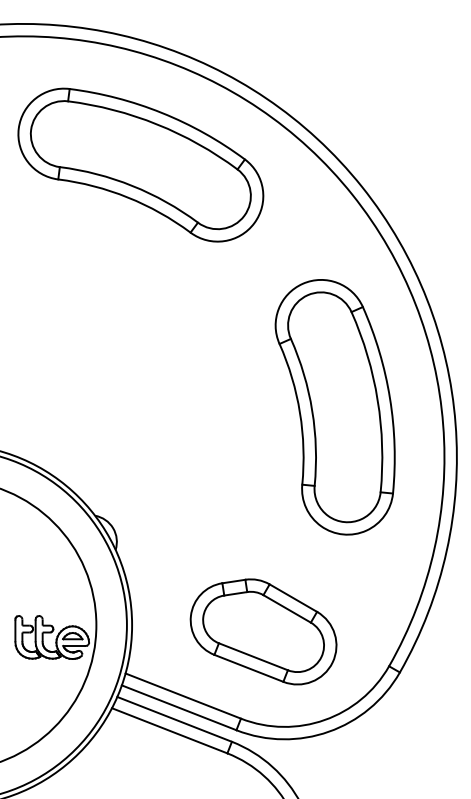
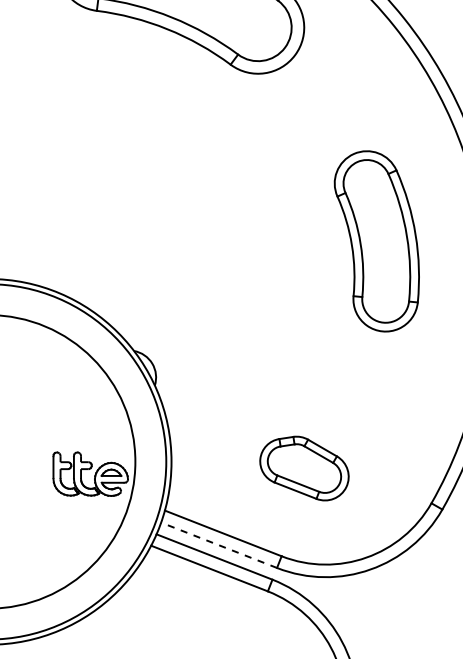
part: (334, 407) -> (376, 241), size x0.7
part: (263, 631) -> (304, 468), size x0.6
line: (179, 707) -> (219, 544), solid -> dashed

